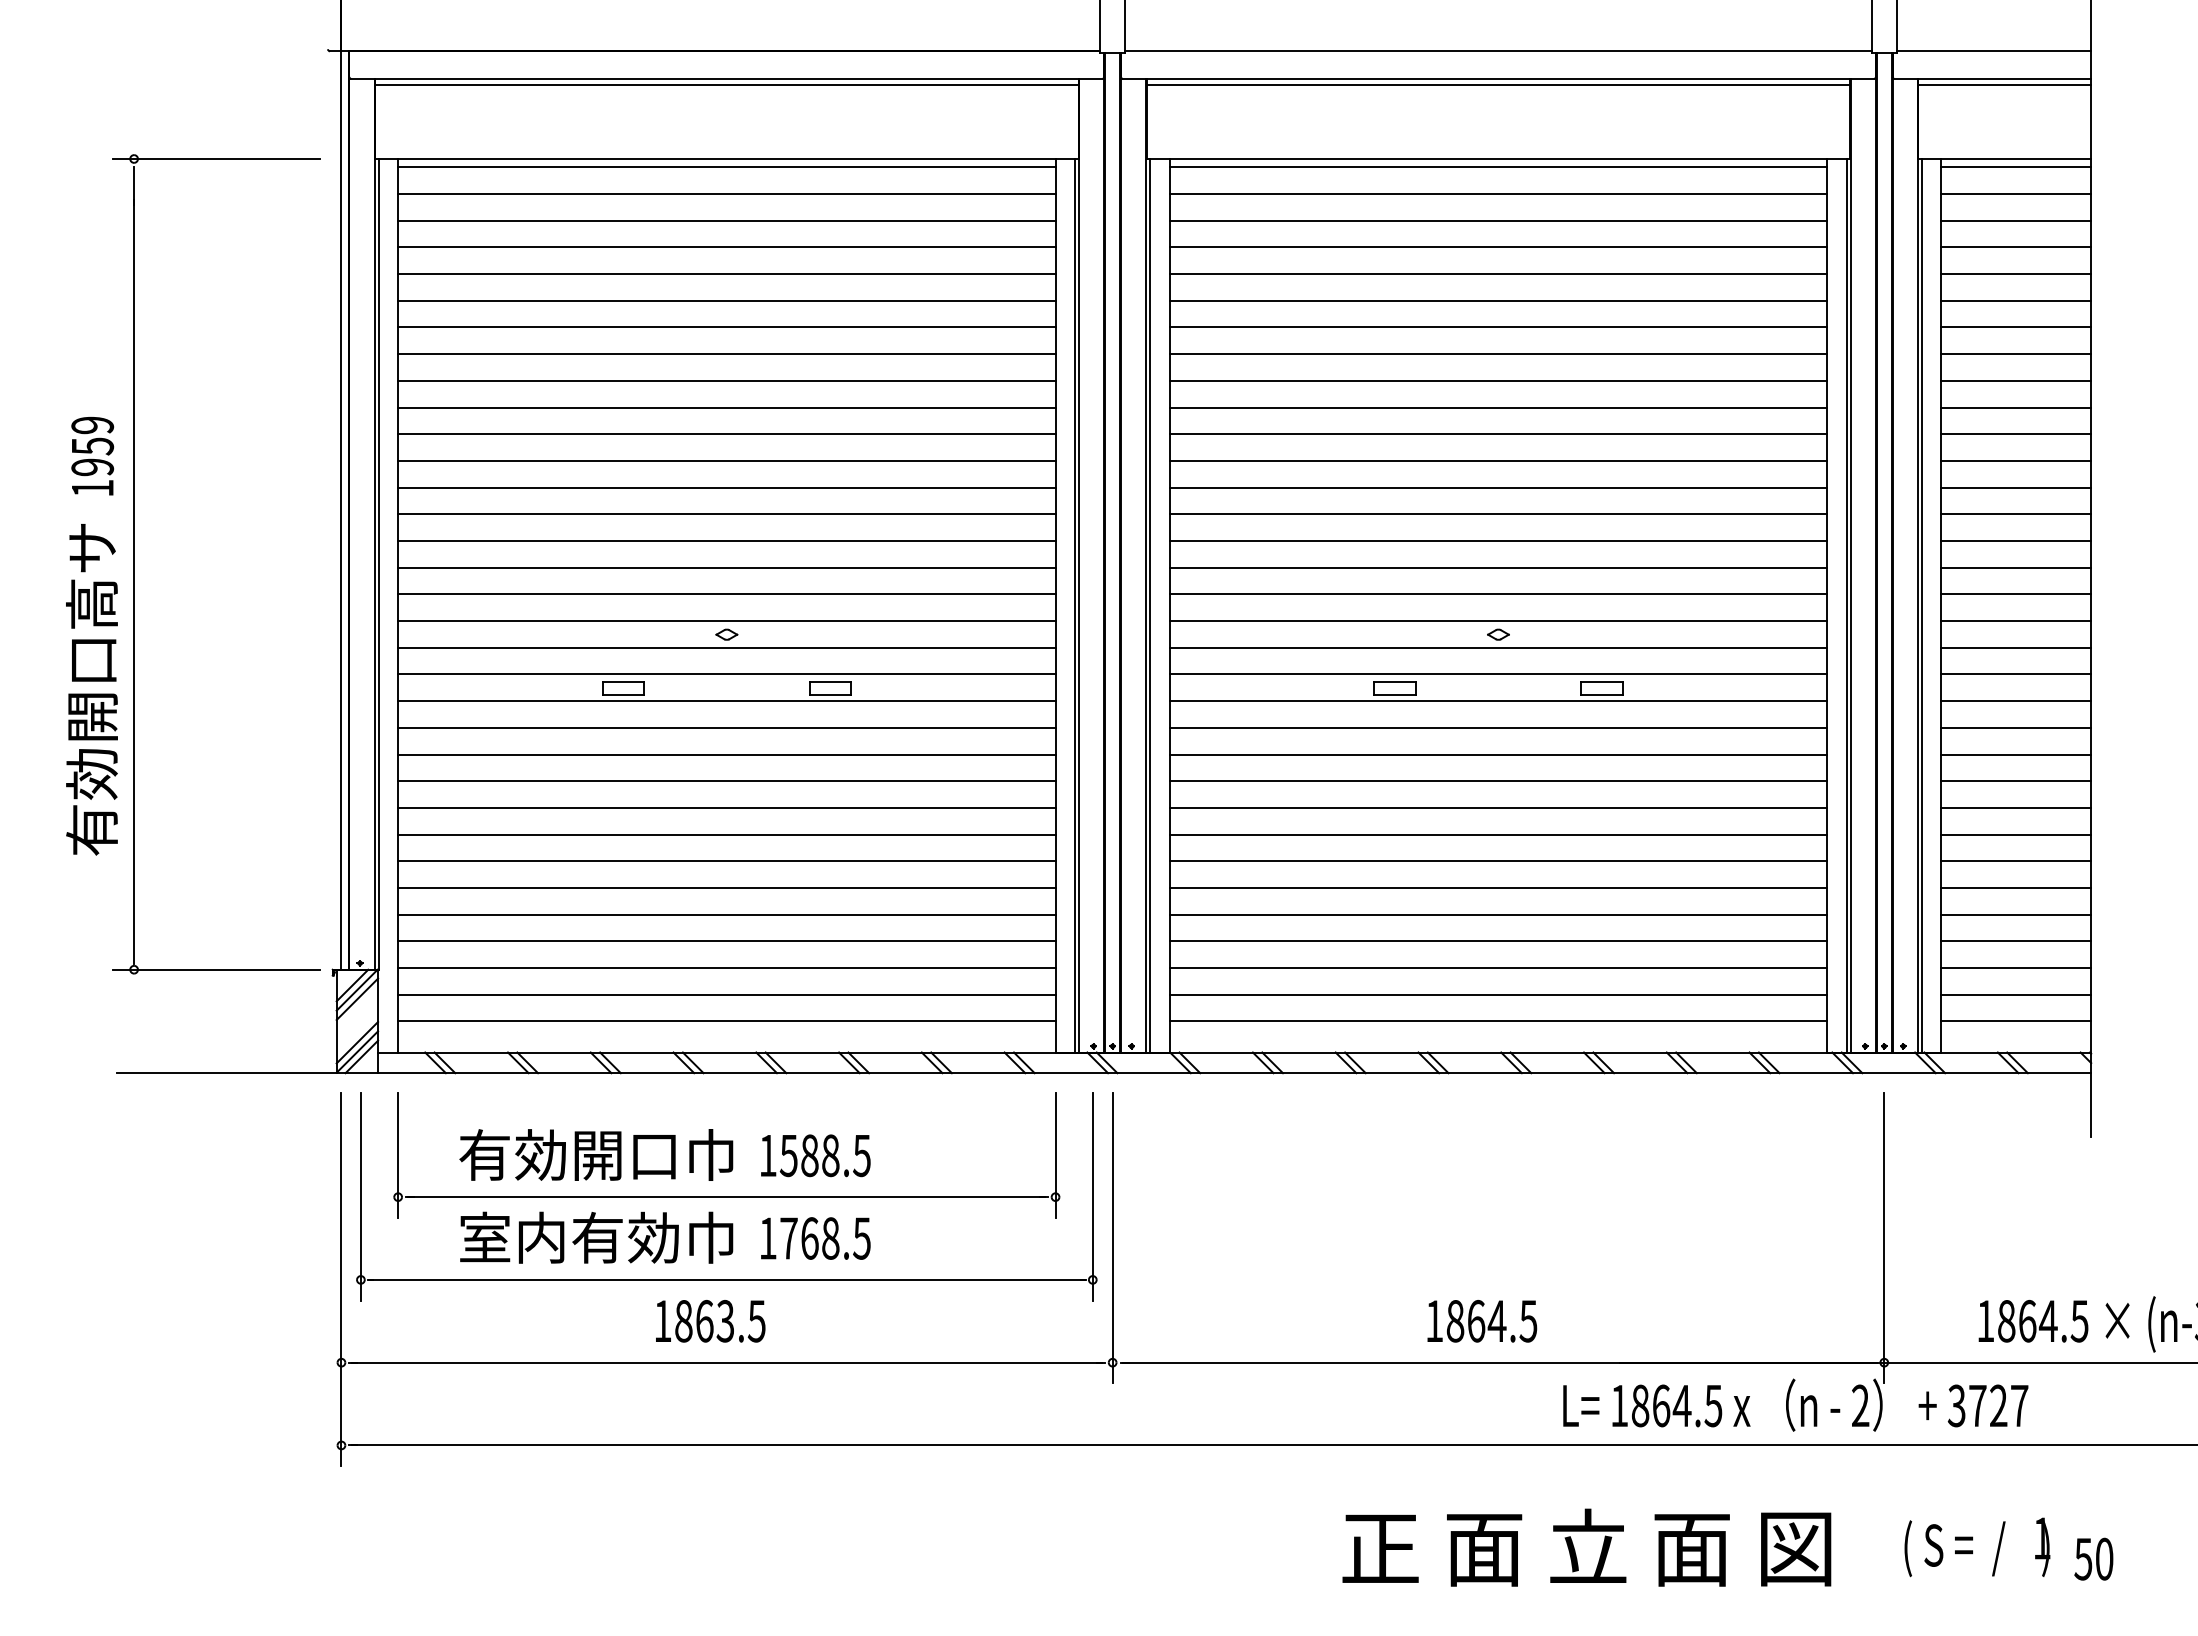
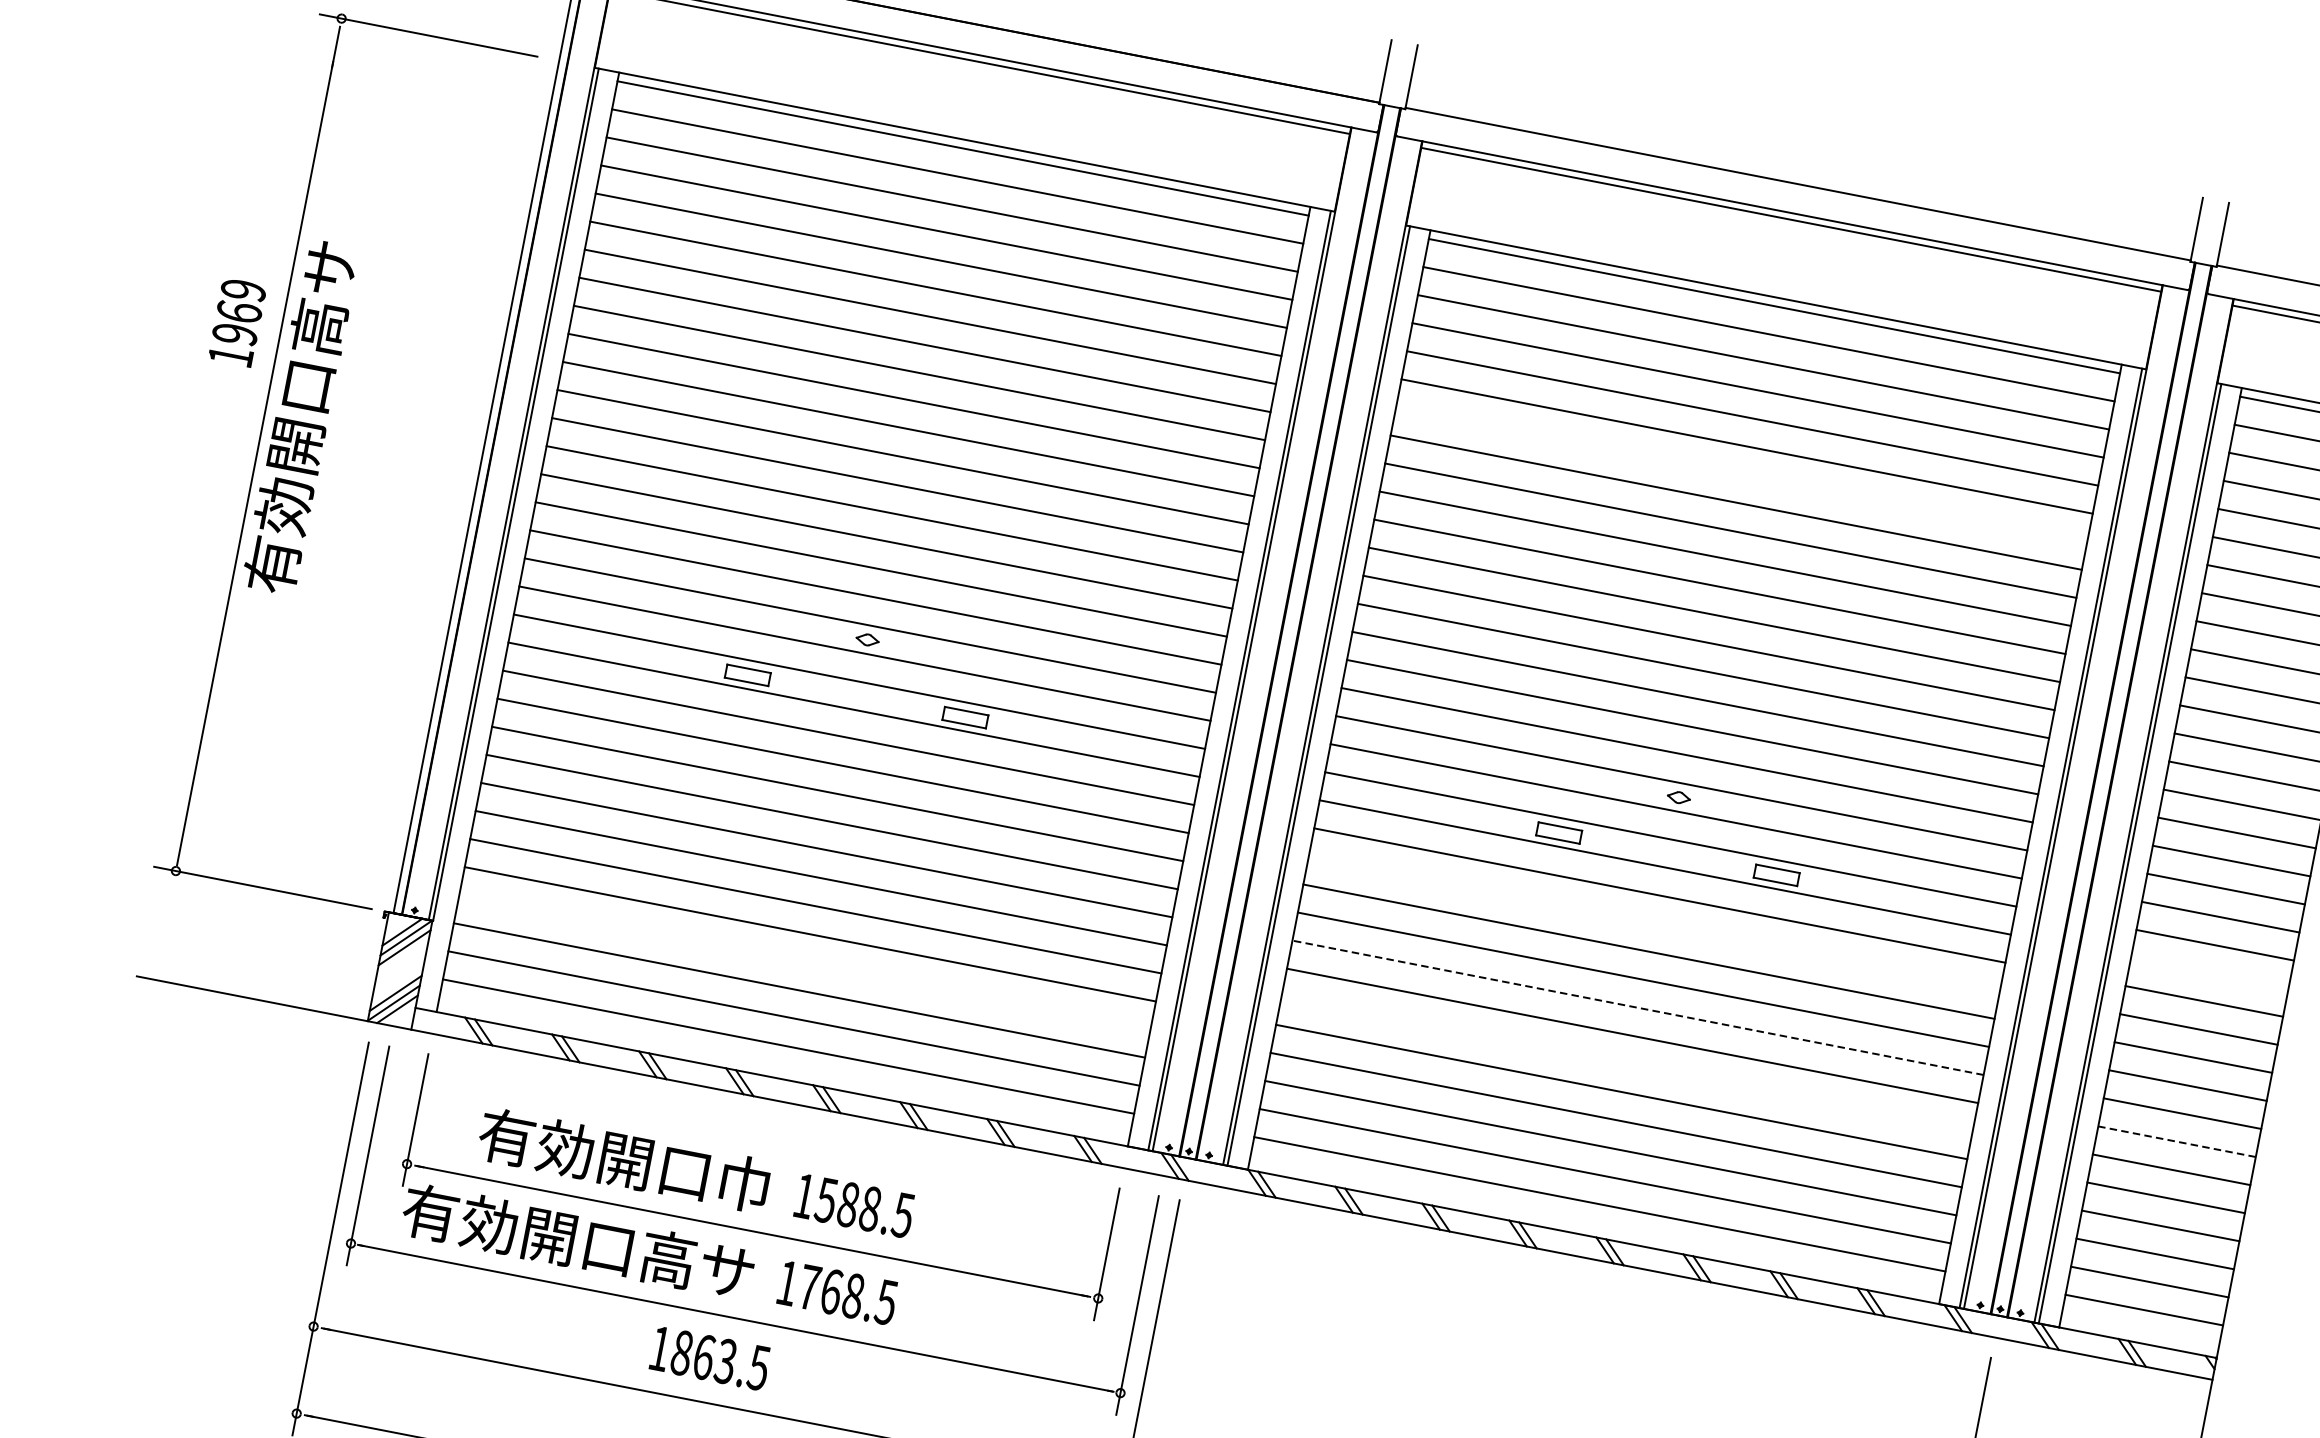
line: (1498, 327) -> (1741, 474), removed
text: (92, 446) -> (239, 312), 1959 -> 1969
text: (91, 689) -> (300, 417), moved
line: (2016, 701) -> (2209, 973), removed
line: (1498, 754) -> (1654, 923), removed
line: (1498, 834) -> (1638, 1007), solid -> dashed
line: (2016, 861) -> (2177, 1141), solid -> dashed
line: (1498, 888) -> (1627, 1064), removed
line: (726, 941) -> (804, 962), removed
text: (568, 1237) -> (577, 1241), 室内有効巾 -> 有効開口高サ

